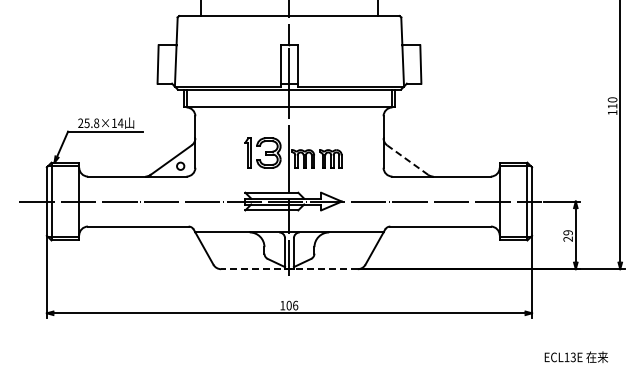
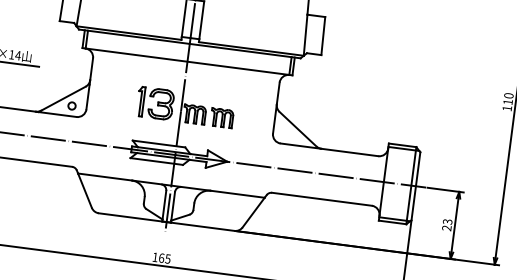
line: (407, 159) -> (297, 128), dashed -> solid
text: (568, 232) -> (448, 221), 29 -> 23
line: (288, 269) -> (165, 222), dashed -> solid
text: (292, 305) -> (164, 258), 106 -> 165

